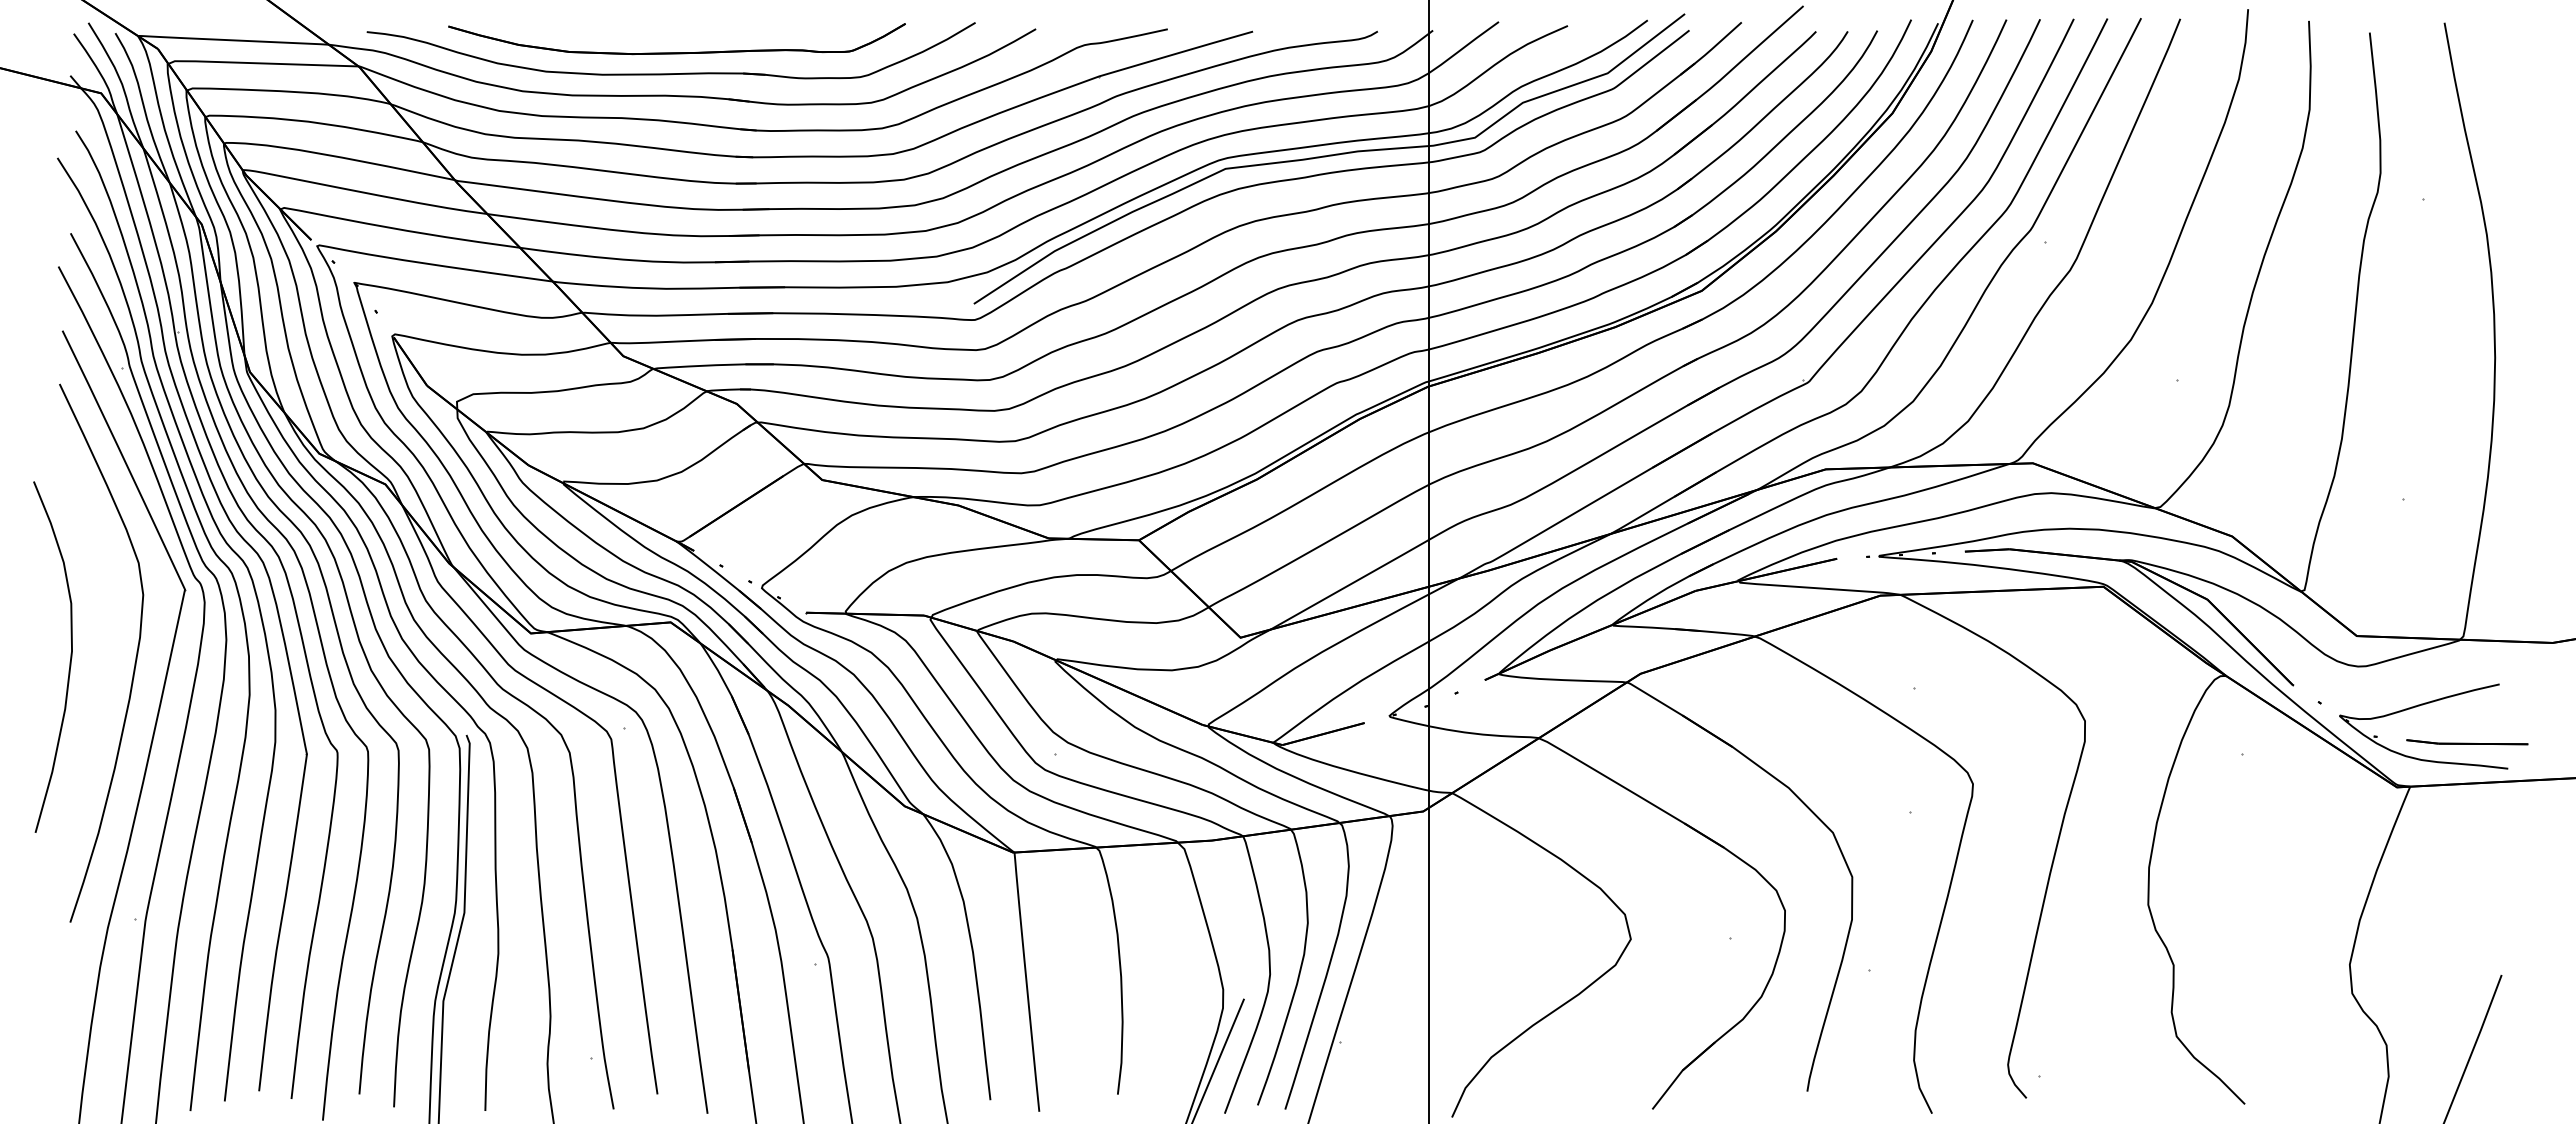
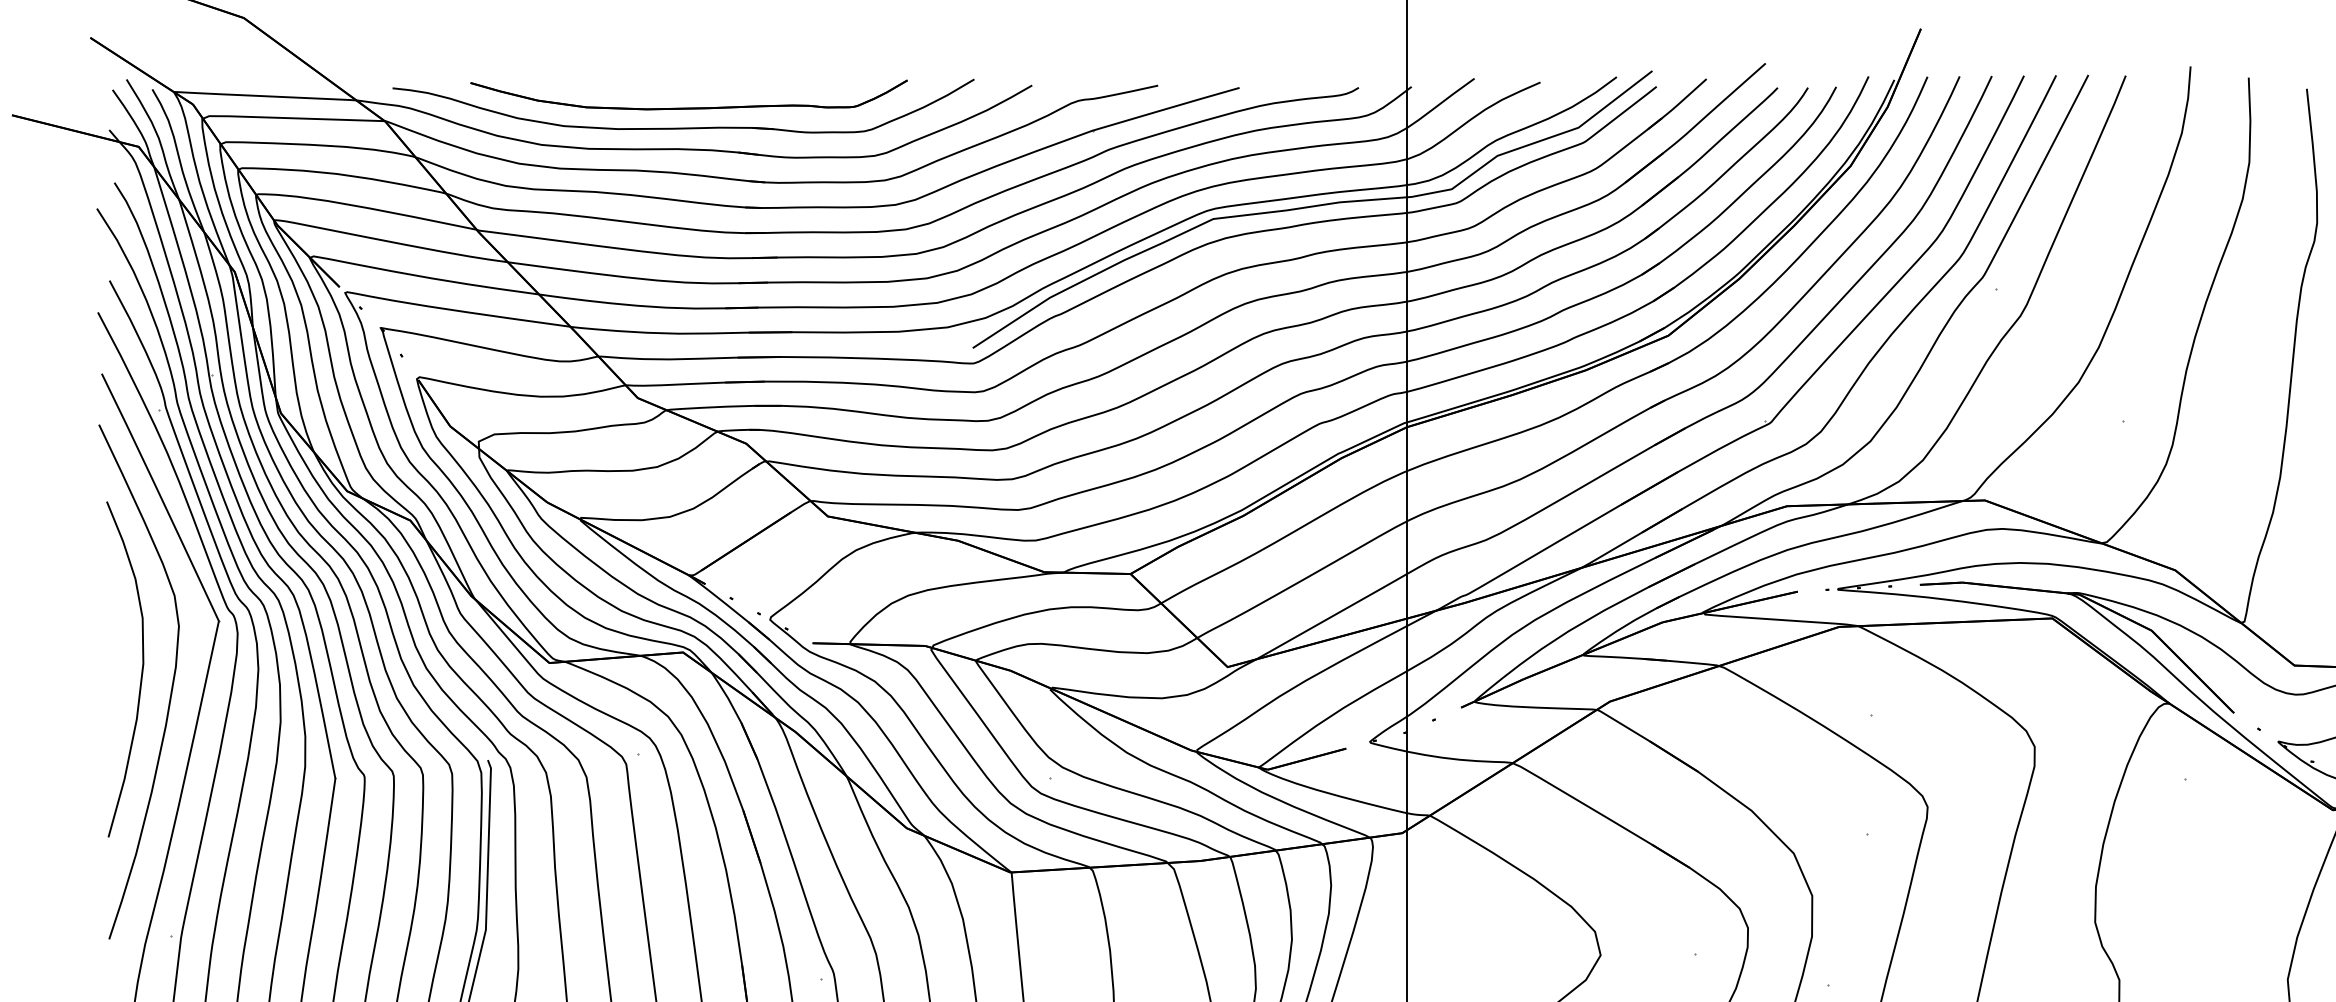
curve: (69, 661) -> (140, 673), moved

